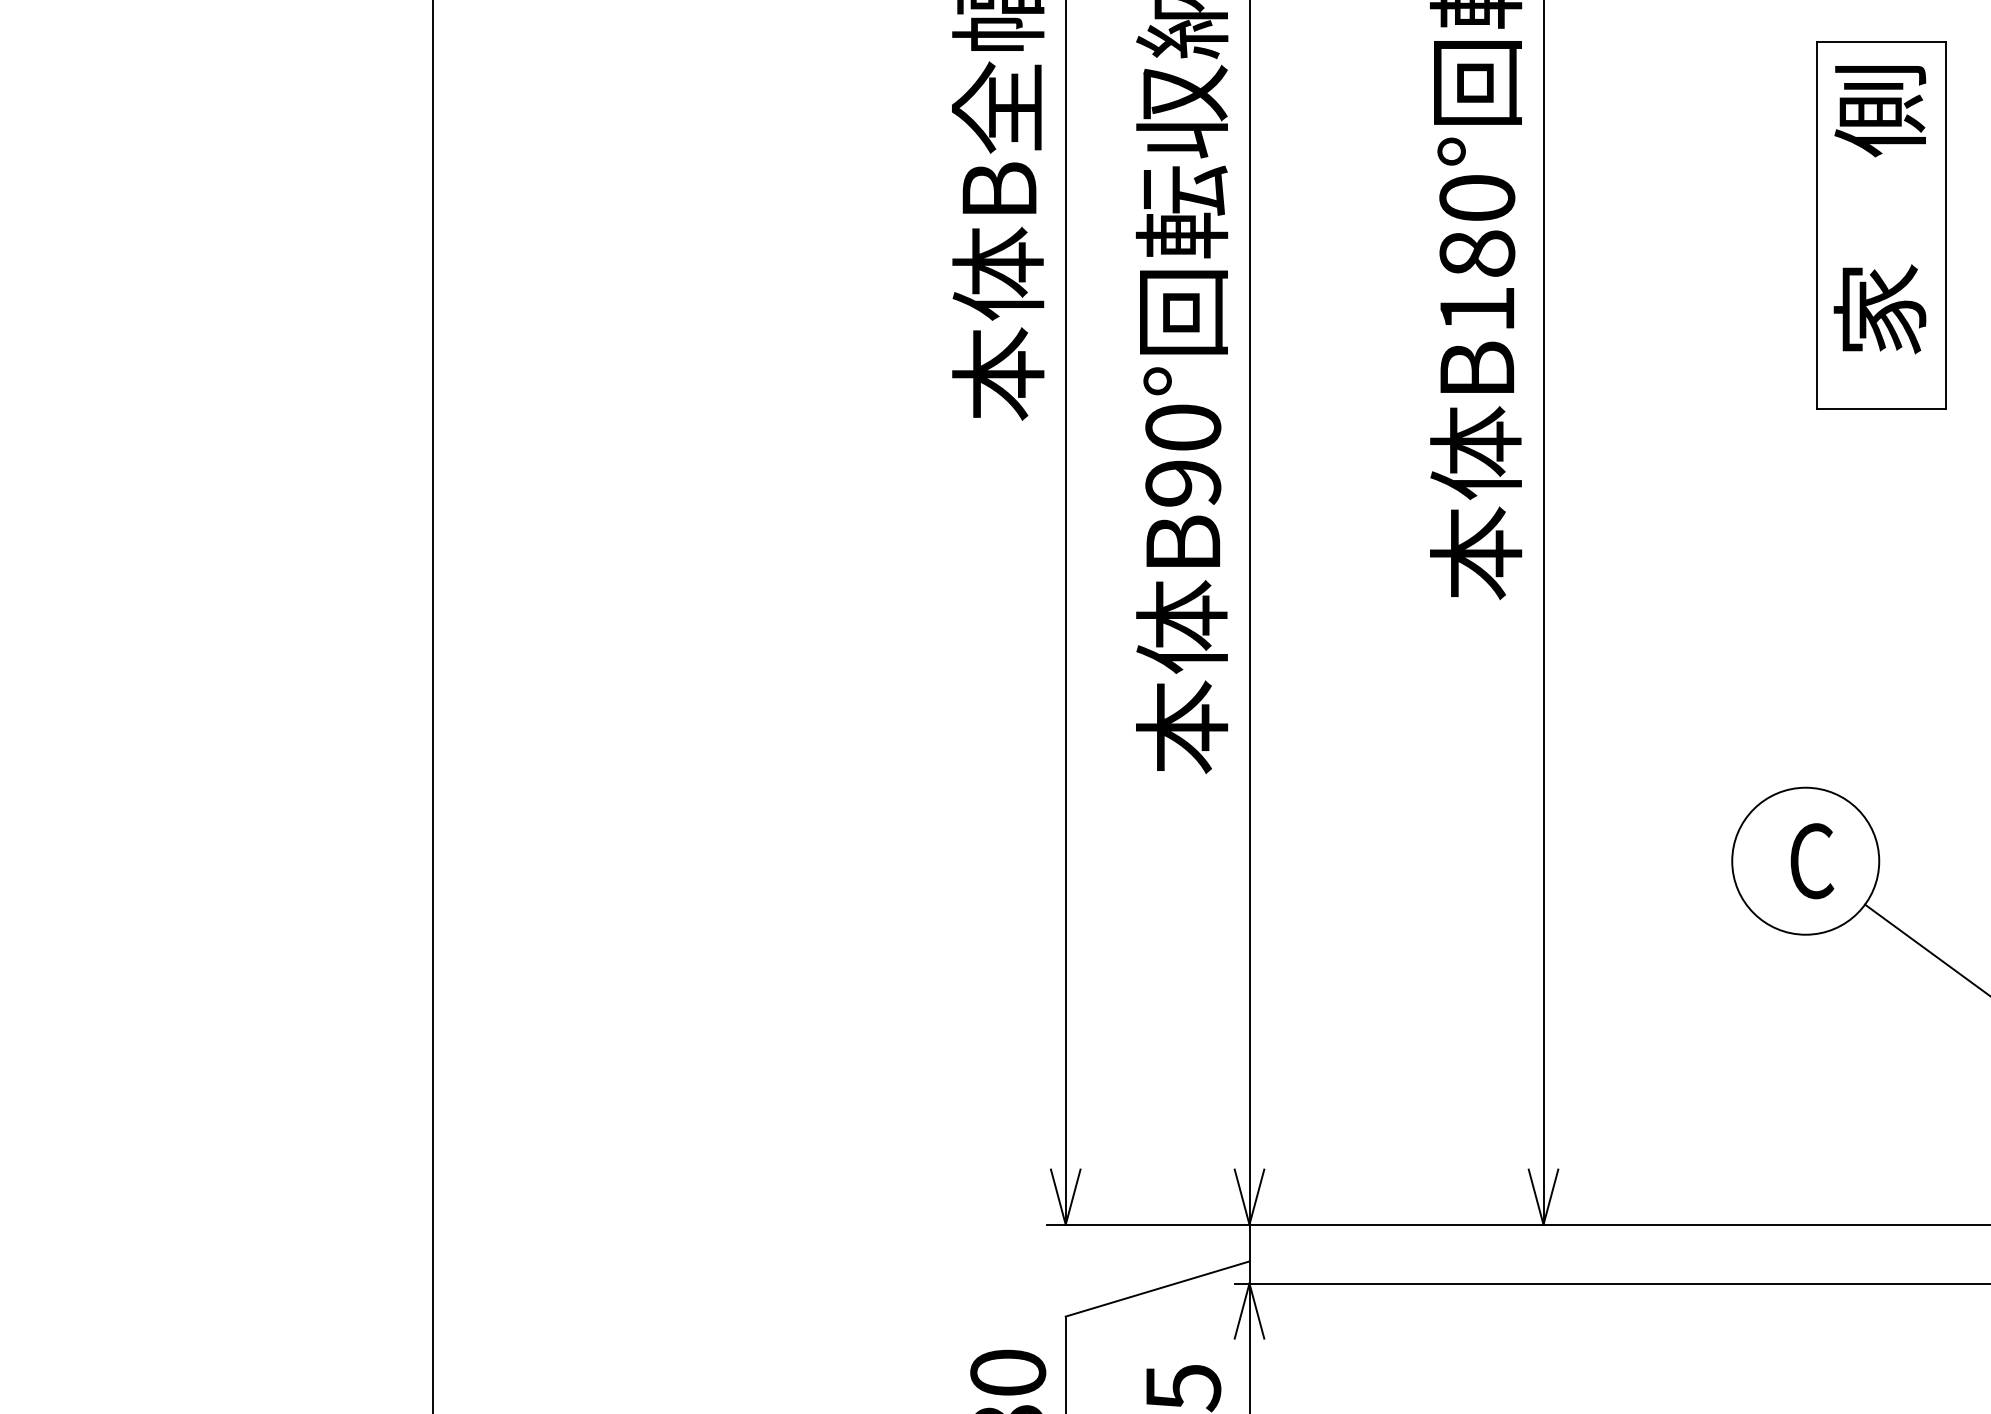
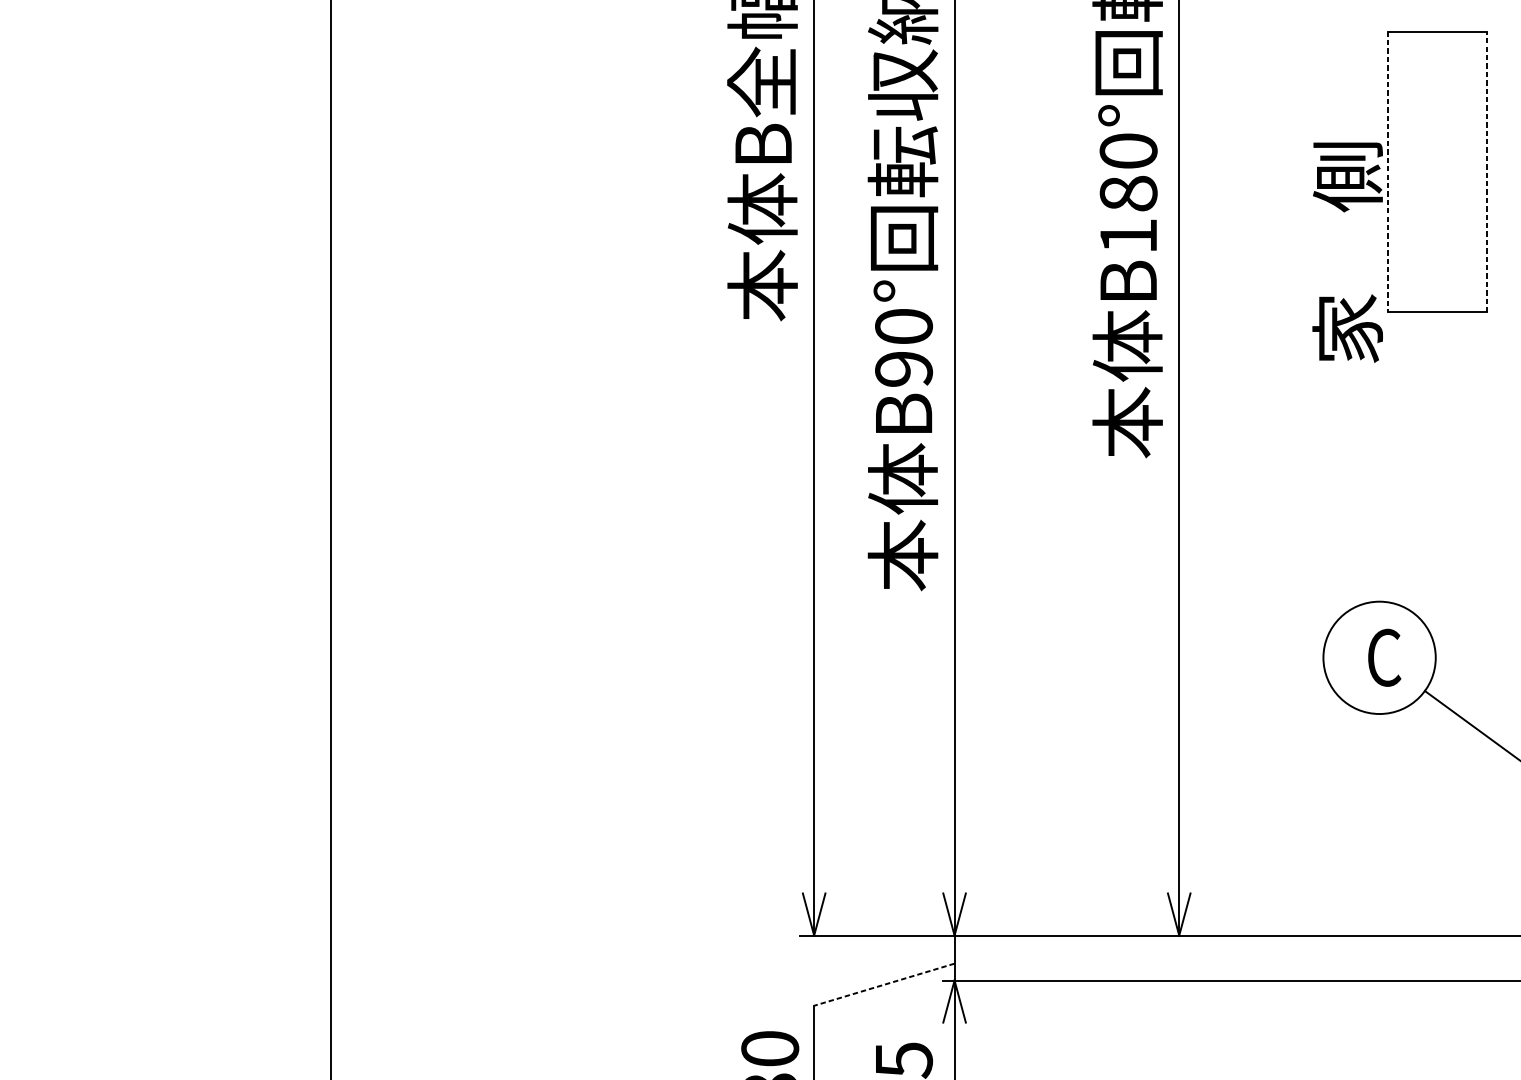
text: (1879, 210) -> (1347, 253), moved
line: (1817, 225) -> (1388, 172), solid -> dashed
line: (1945, 225) -> (1486, 172), solid -> dashed
line: (1157, 1289) -> (884, 985), solid -> dashed

